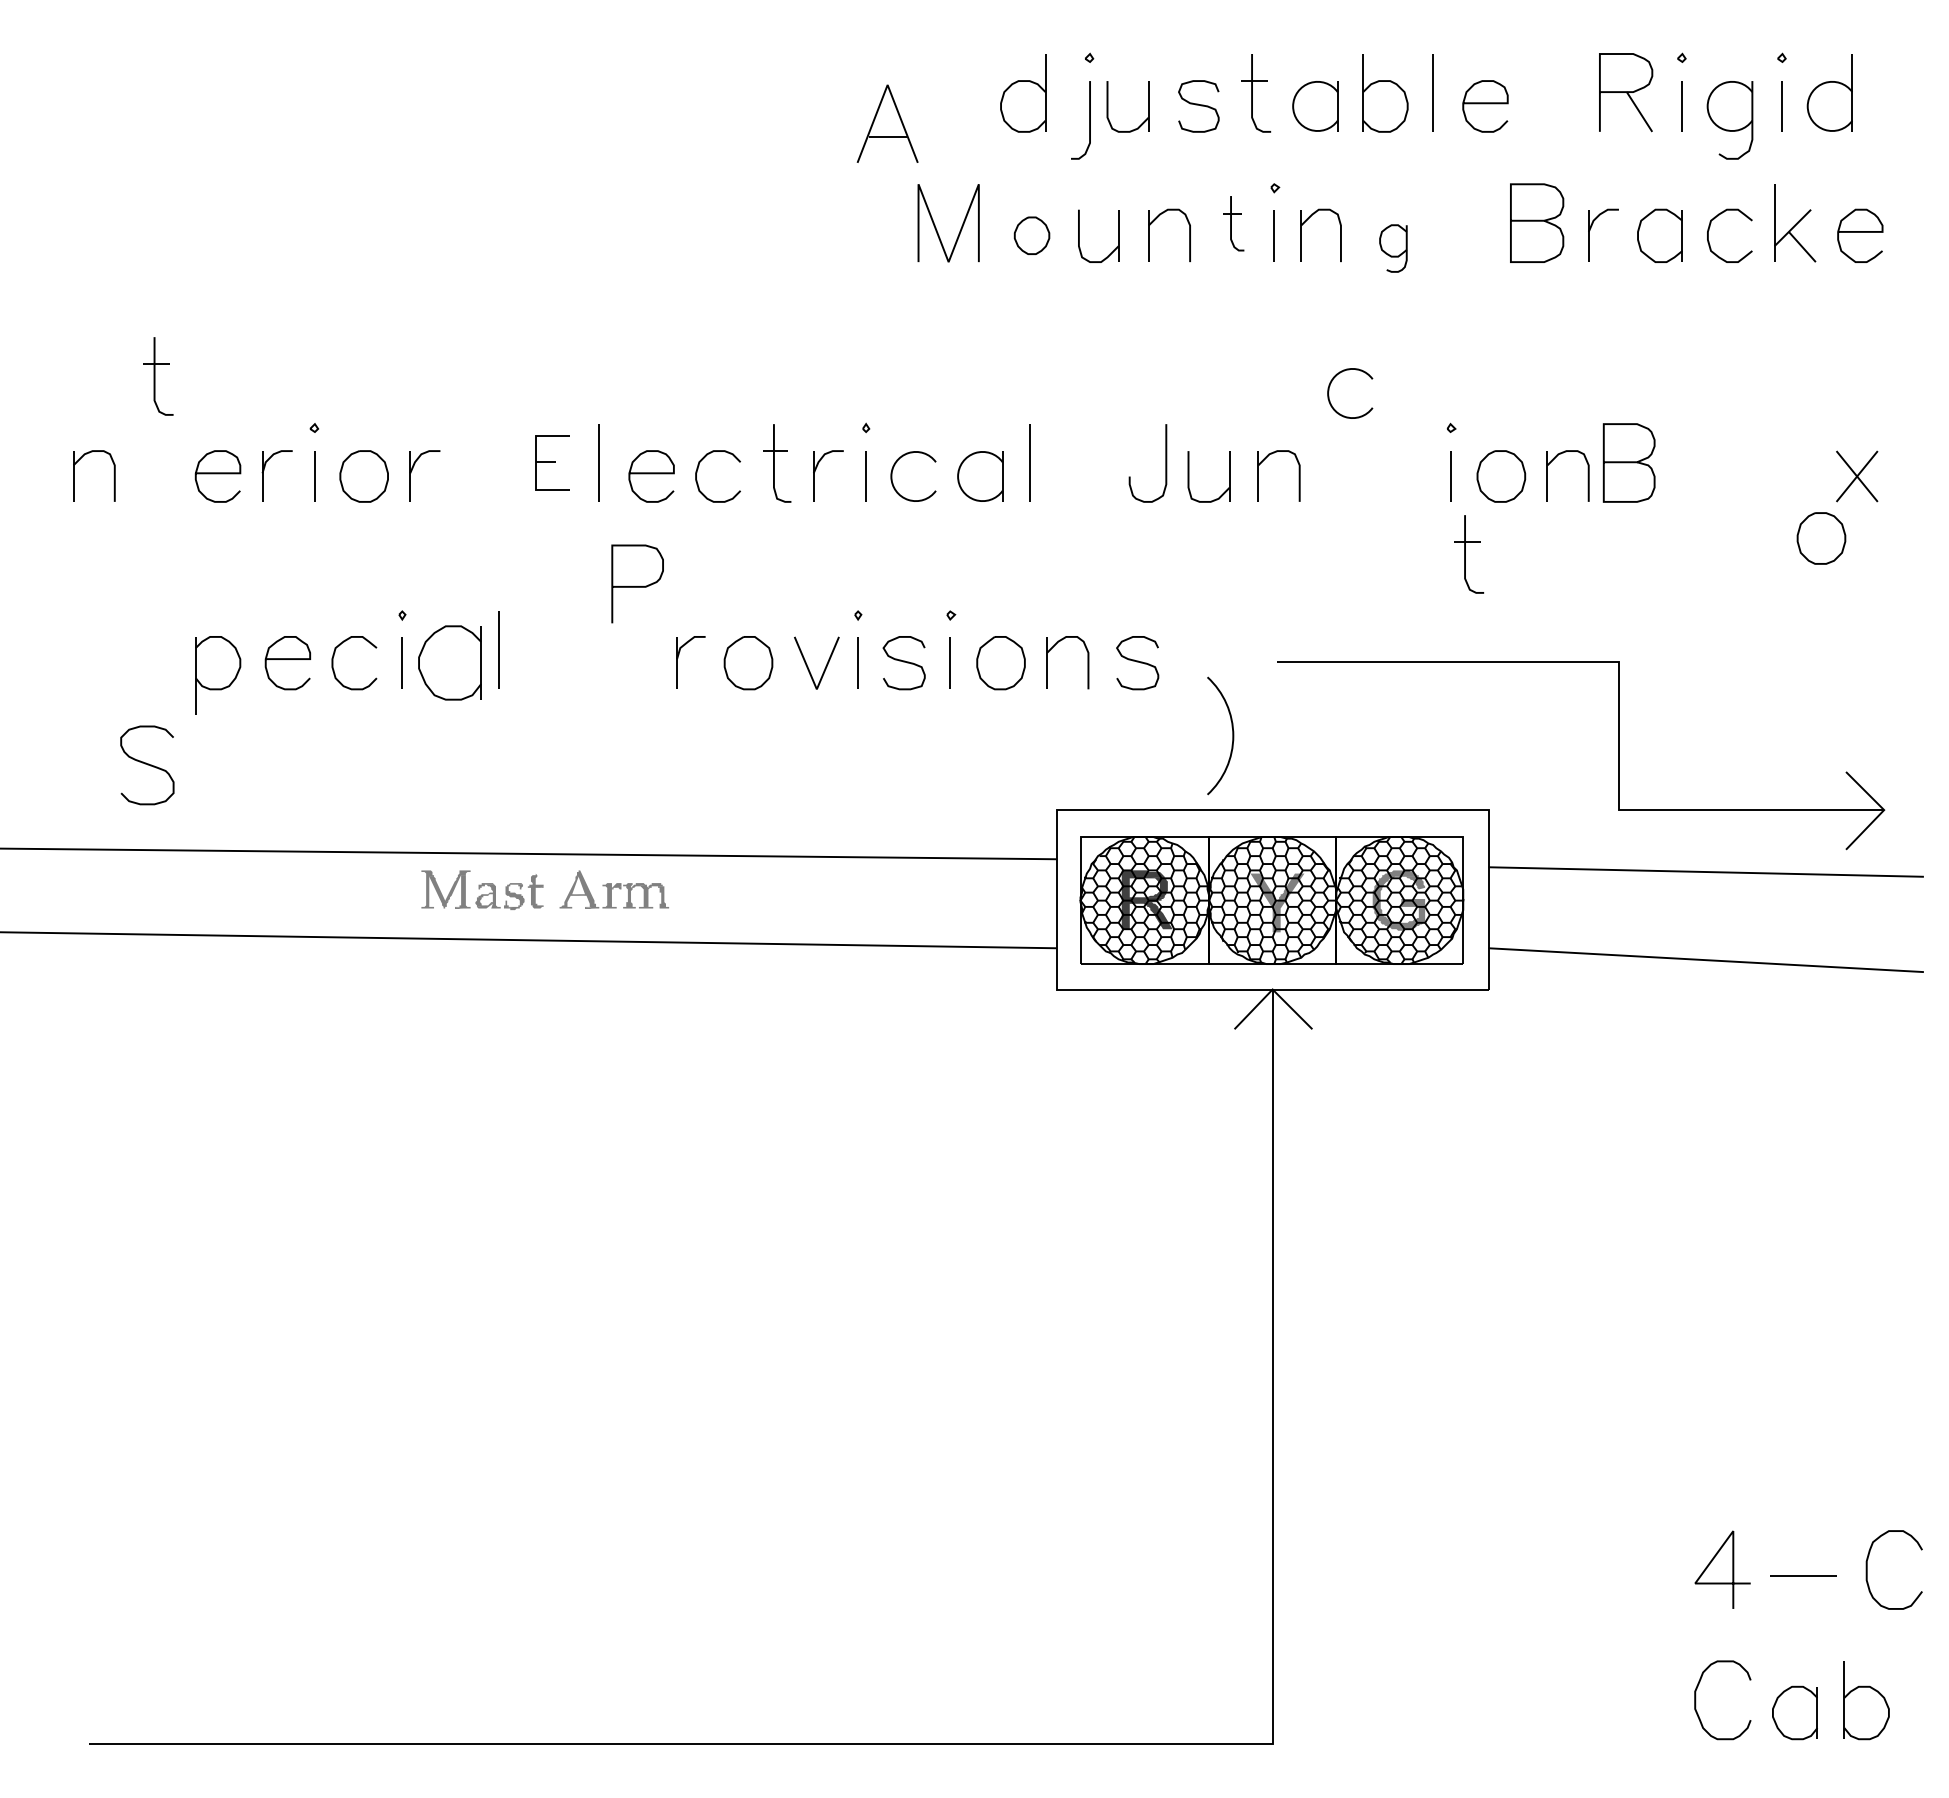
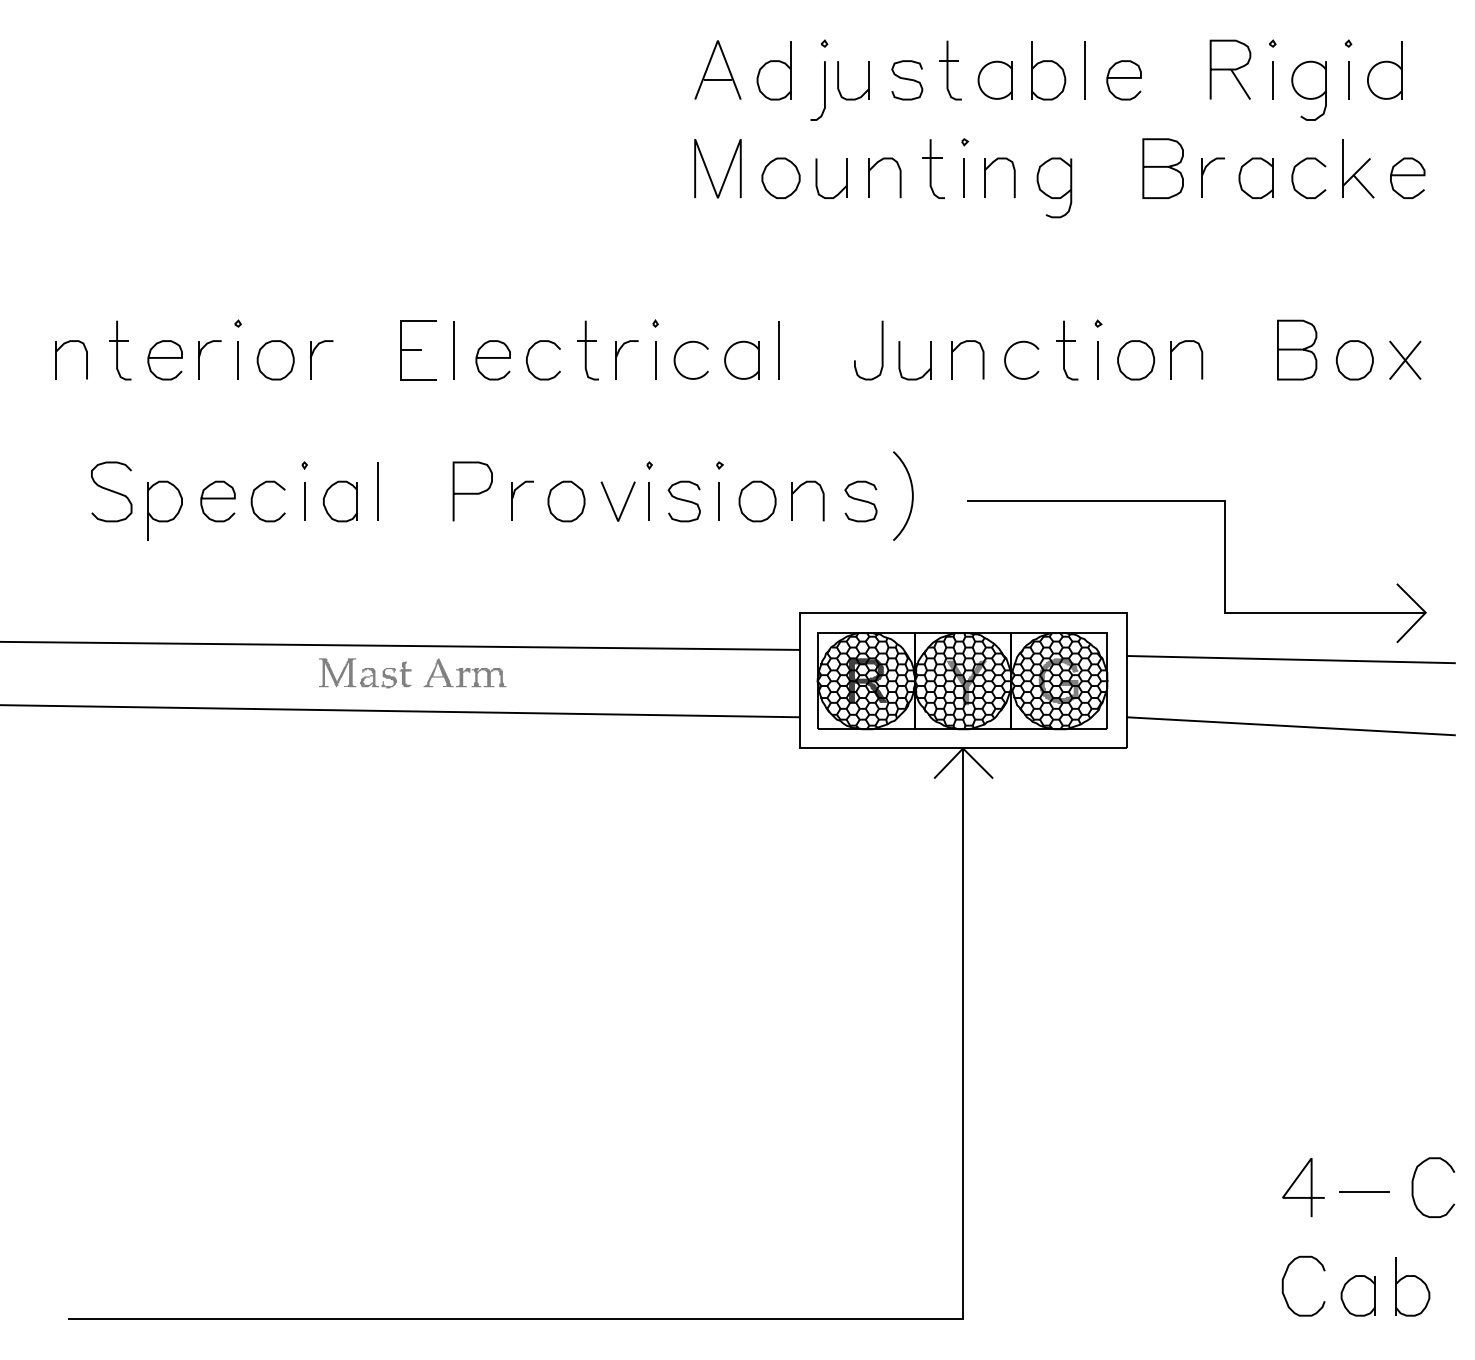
part: (887, 123) -> (717, 69), moved
part: (1233, 223) -> (933, 168), size x1.43
part: (1031, 235) -> (780, 177), size x1.43
part: (1393, 248) -> (1054, 187), size x1.67
part: (158, 376) -> (120, 350), moved
arc: (1329, 391) -> (1006, 358), moved
part: (552, 462) -> (418, 349), size x1.43
curve: (1628, 462) -> (1296, 349), moved
part: (1821, 538) -> (1354, 360), moved
part: (1469, 554) -> (1067, 350), moved
curve: (637, 586) -> (472, 493), moved
part: (449, 663) -> (340, 501), size x0.71
arc: (1232, 735) -> (912, 495), moved
curve: (147, 765) -> (111, 491), moved

